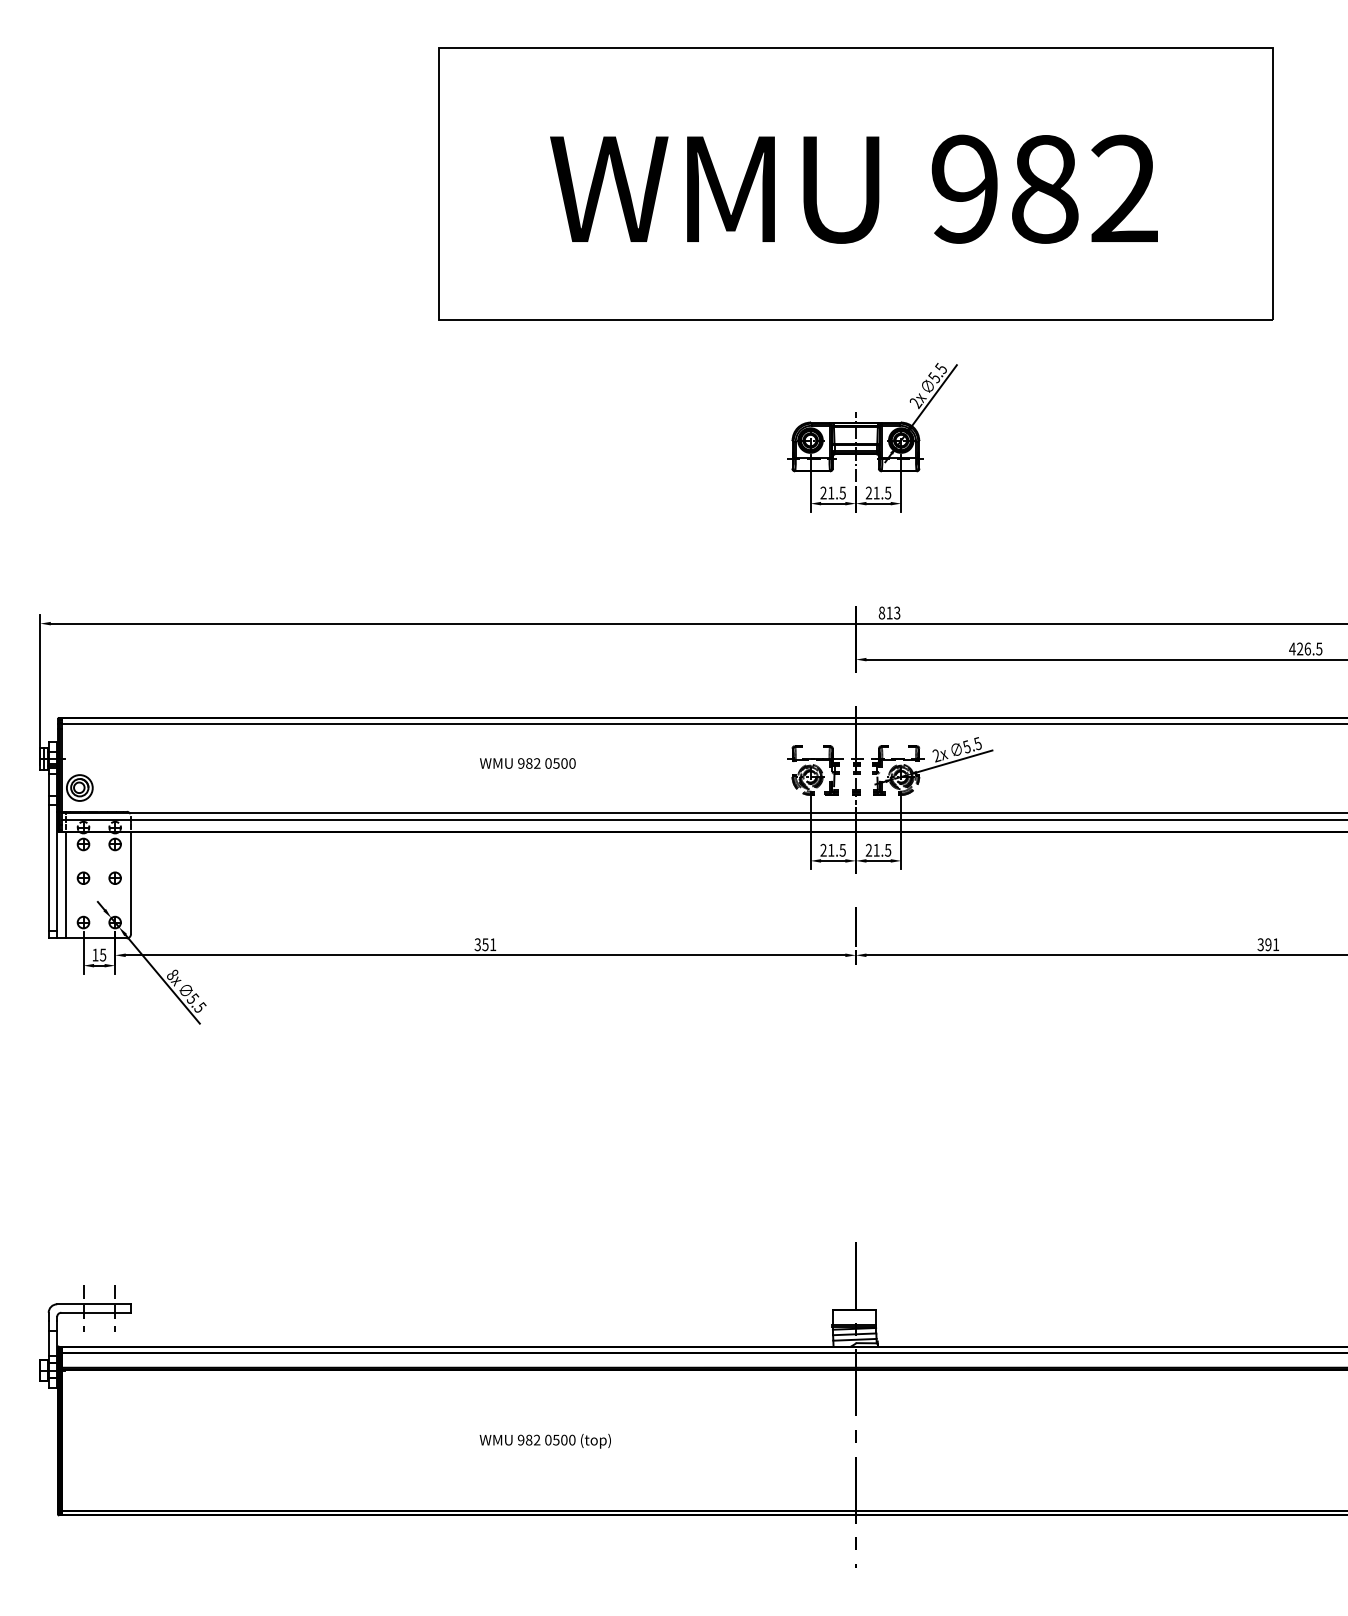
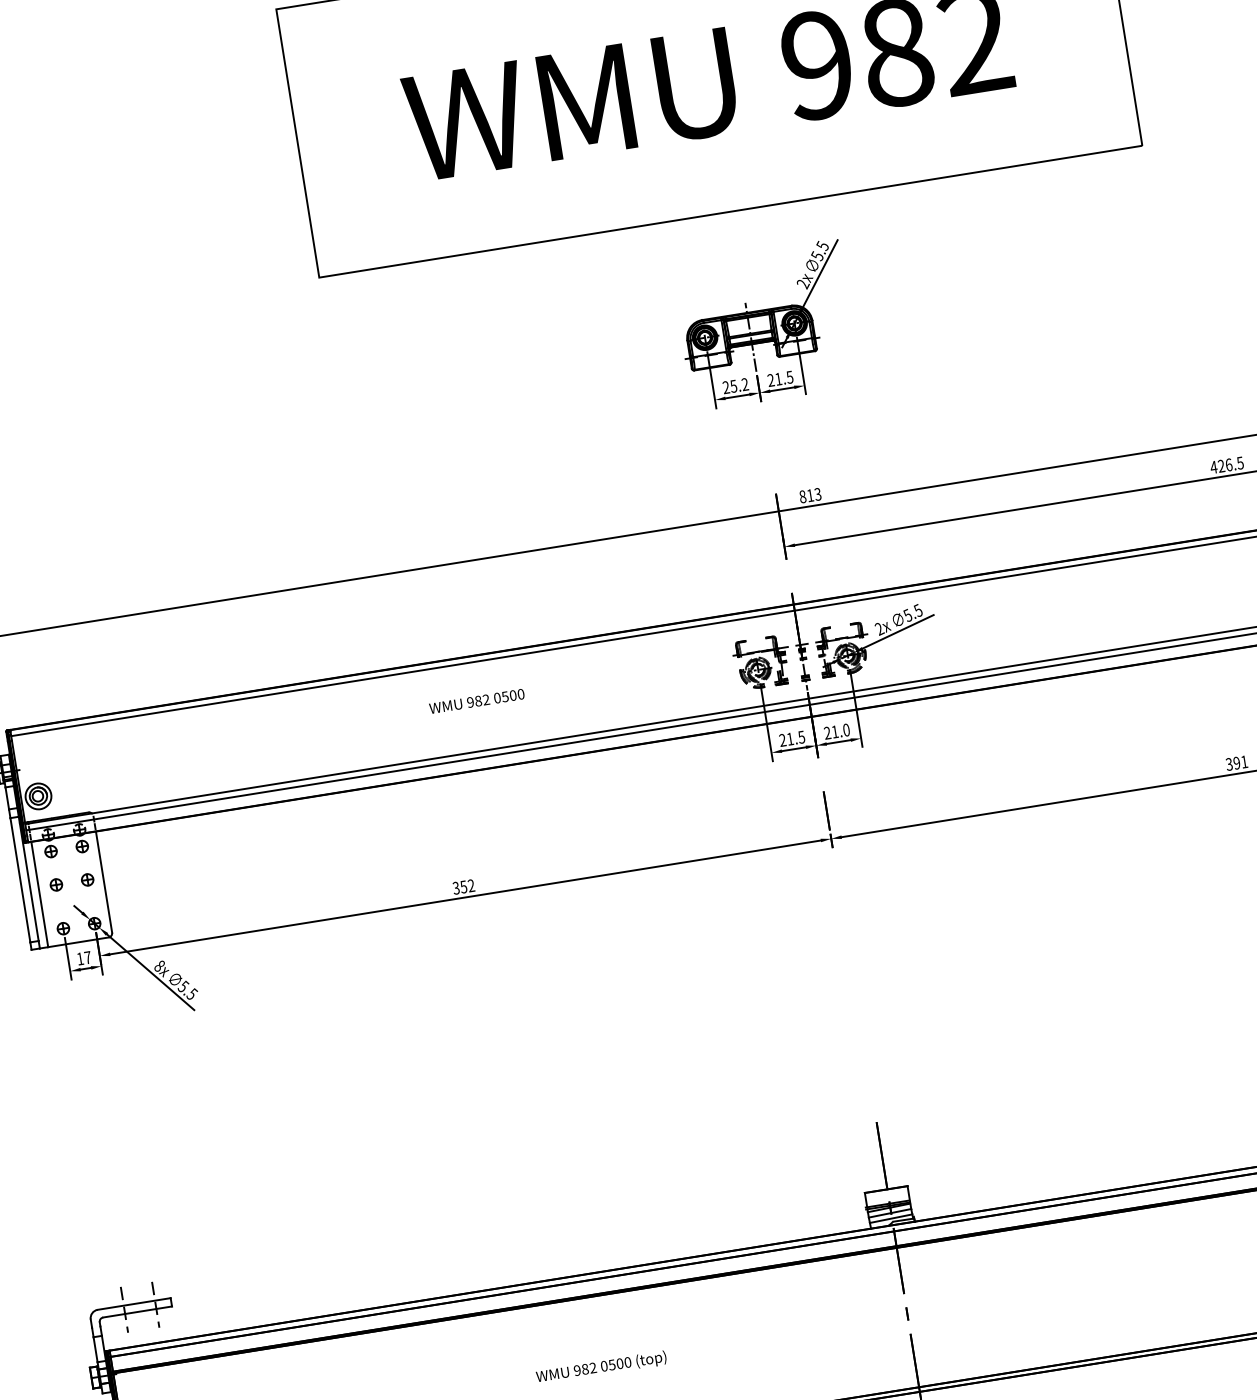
text: (836, 492) -> (738, 384), 21.5 -> 25.2
text: (888, 849) -> (846, 729), 21.5 -> 21.0
text: (493, 944) -> (471, 885), 351 -> 352
text: (103, 954) -> (88, 957), 15 -> 17

